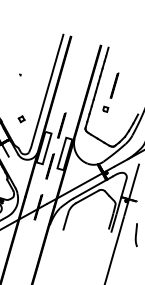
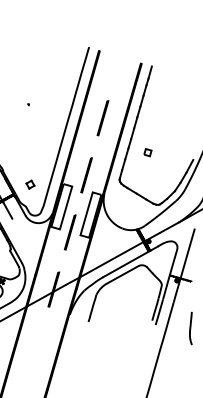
line: (114, 85) -> (102, 117), moved
part: (21, 119) -> (30, 185), moved

